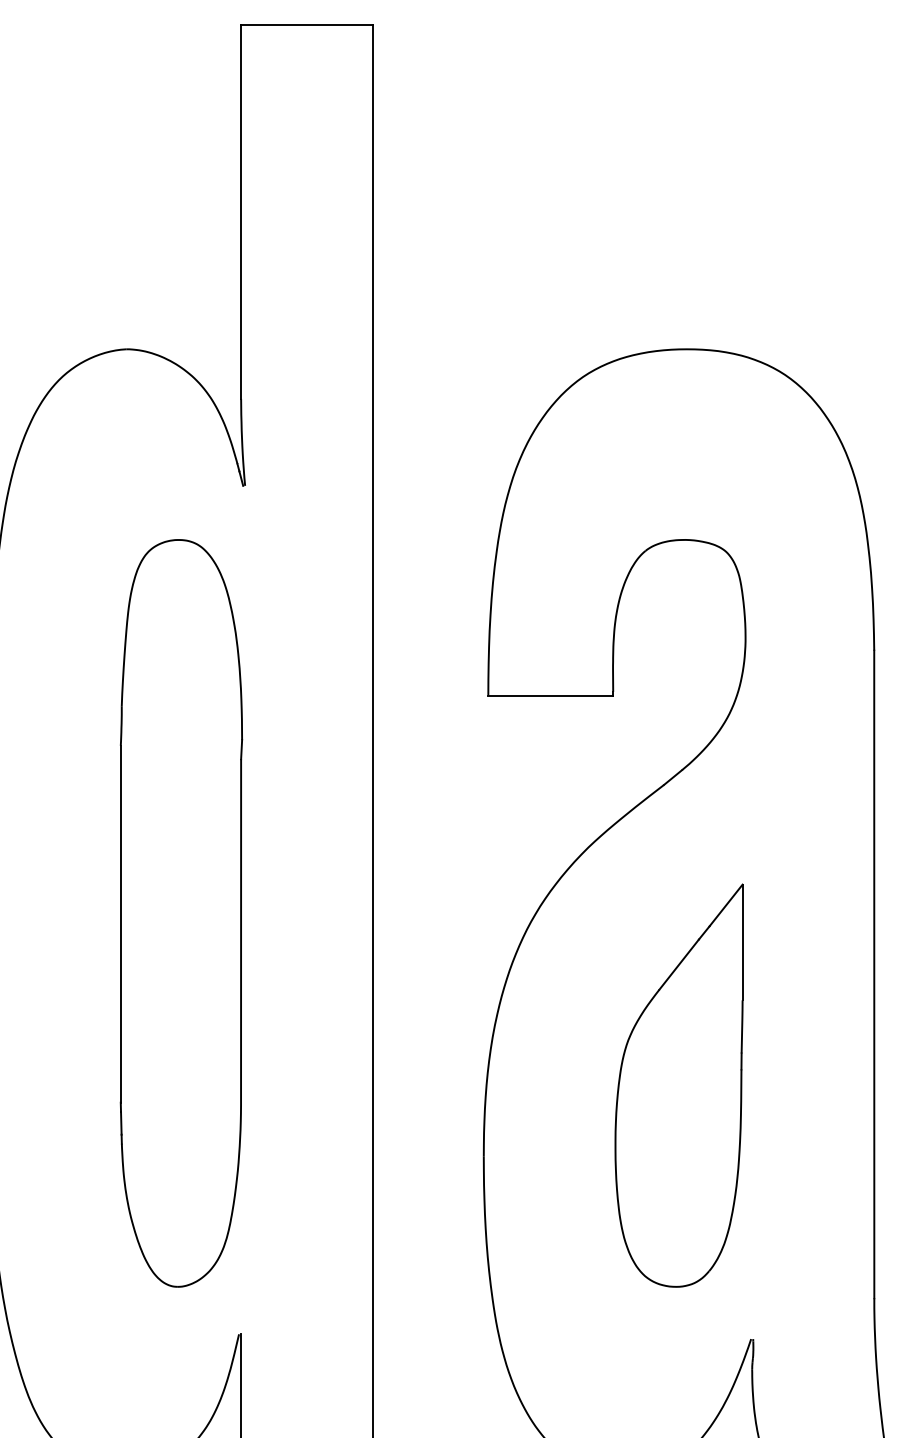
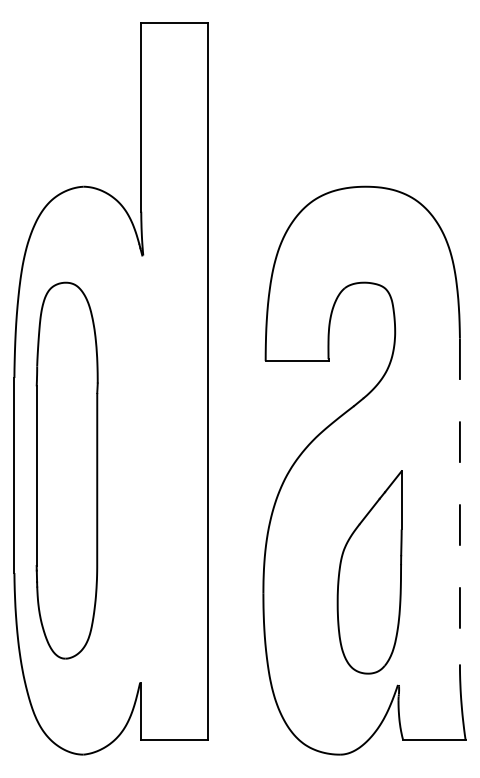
part: (180, 913) -> (66, 470), moved
line: (873, 974) -> (459, 501), solid -> dashed
part: (678, 1085) -> (369, 572), moved

